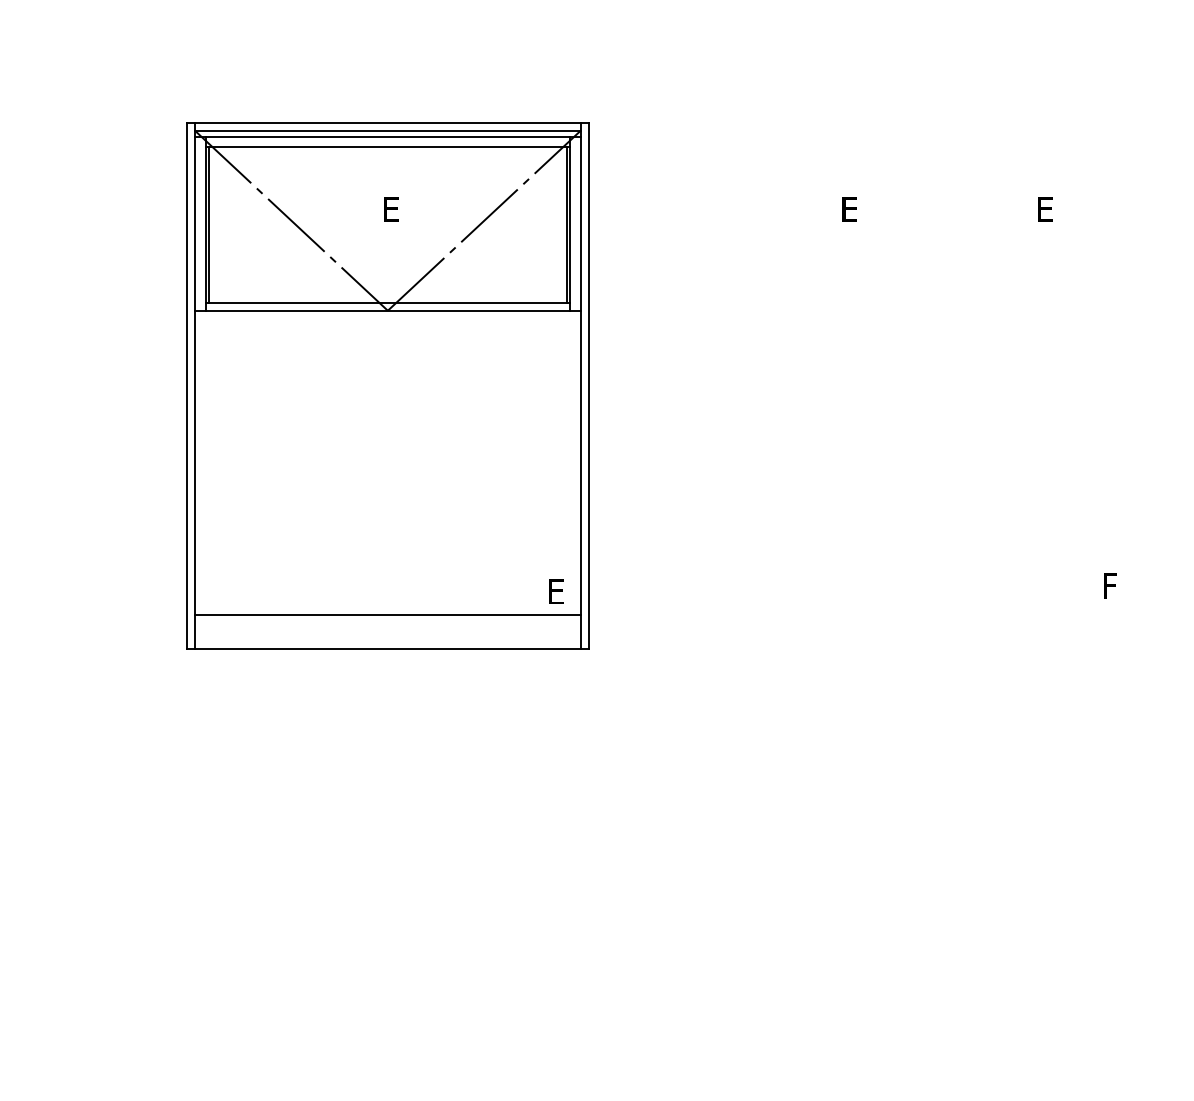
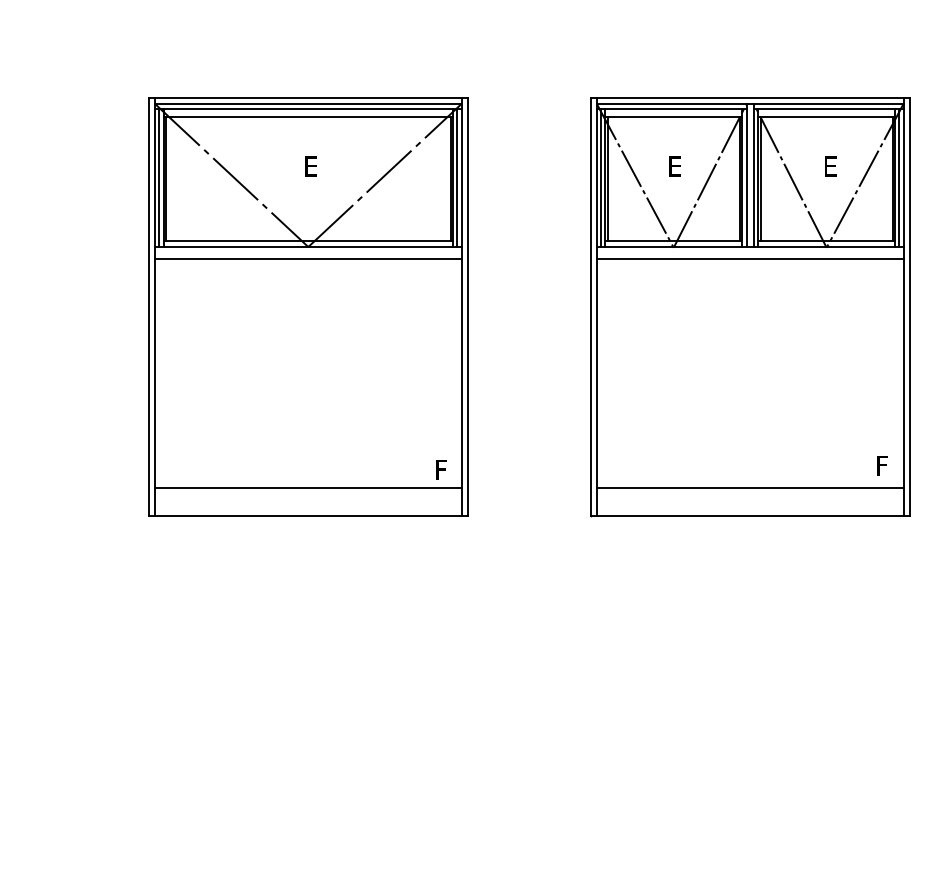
line: (200, 224) -> (159, 178), added
line: (575, 224) -> (457, 178), added
line: (386, 326) -> (307, 259), added
part: (944, 386) -> (750, 307), added
text: (557, 590) -> (443, 469), E -> F

